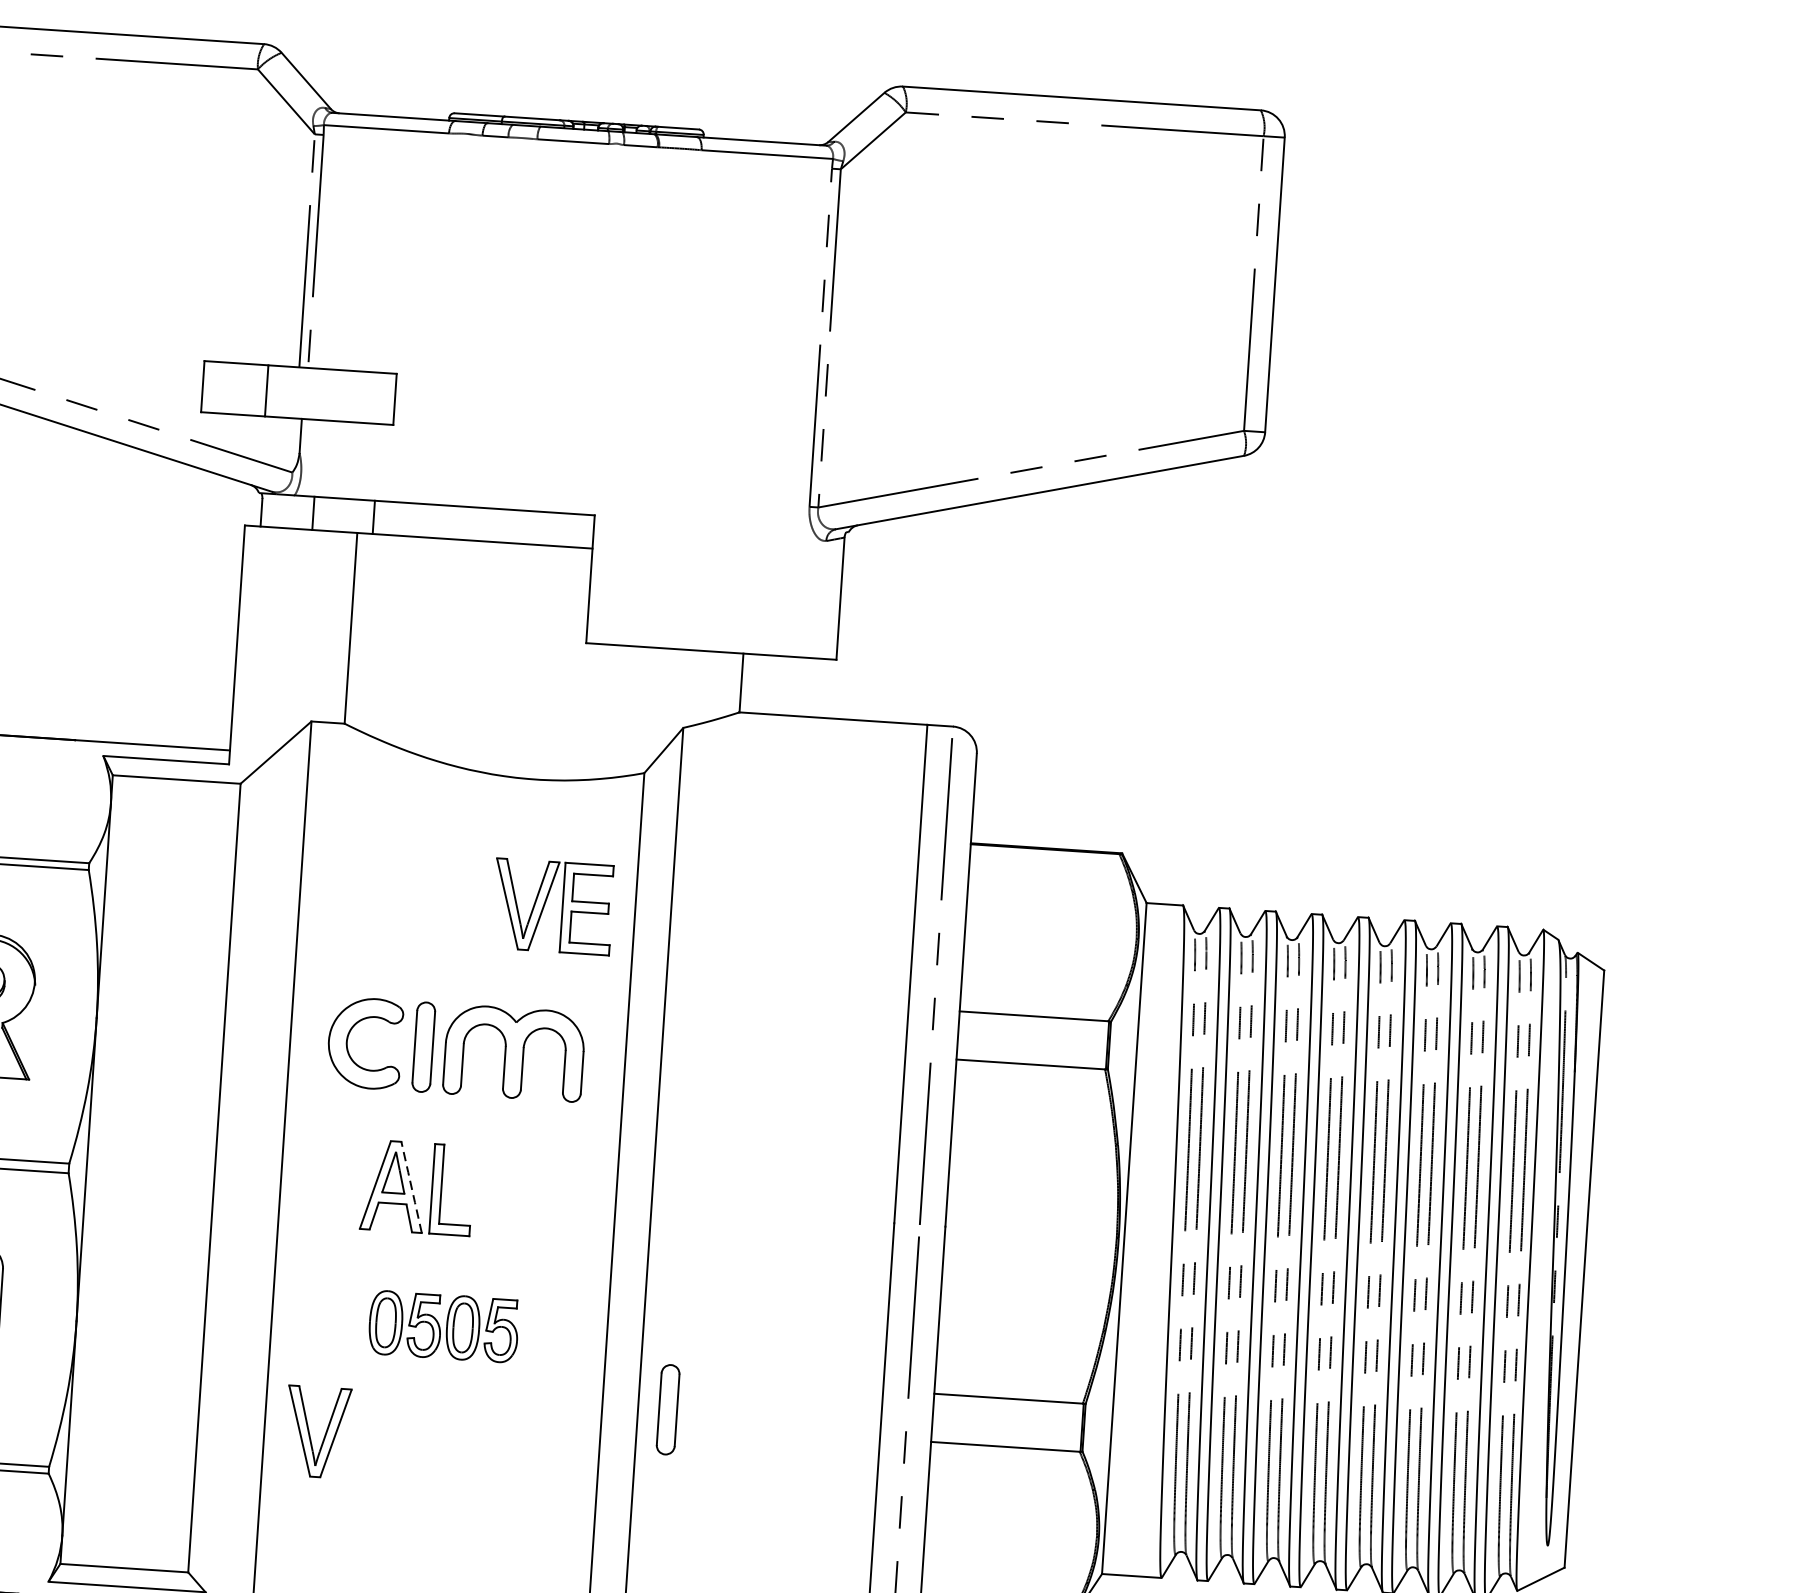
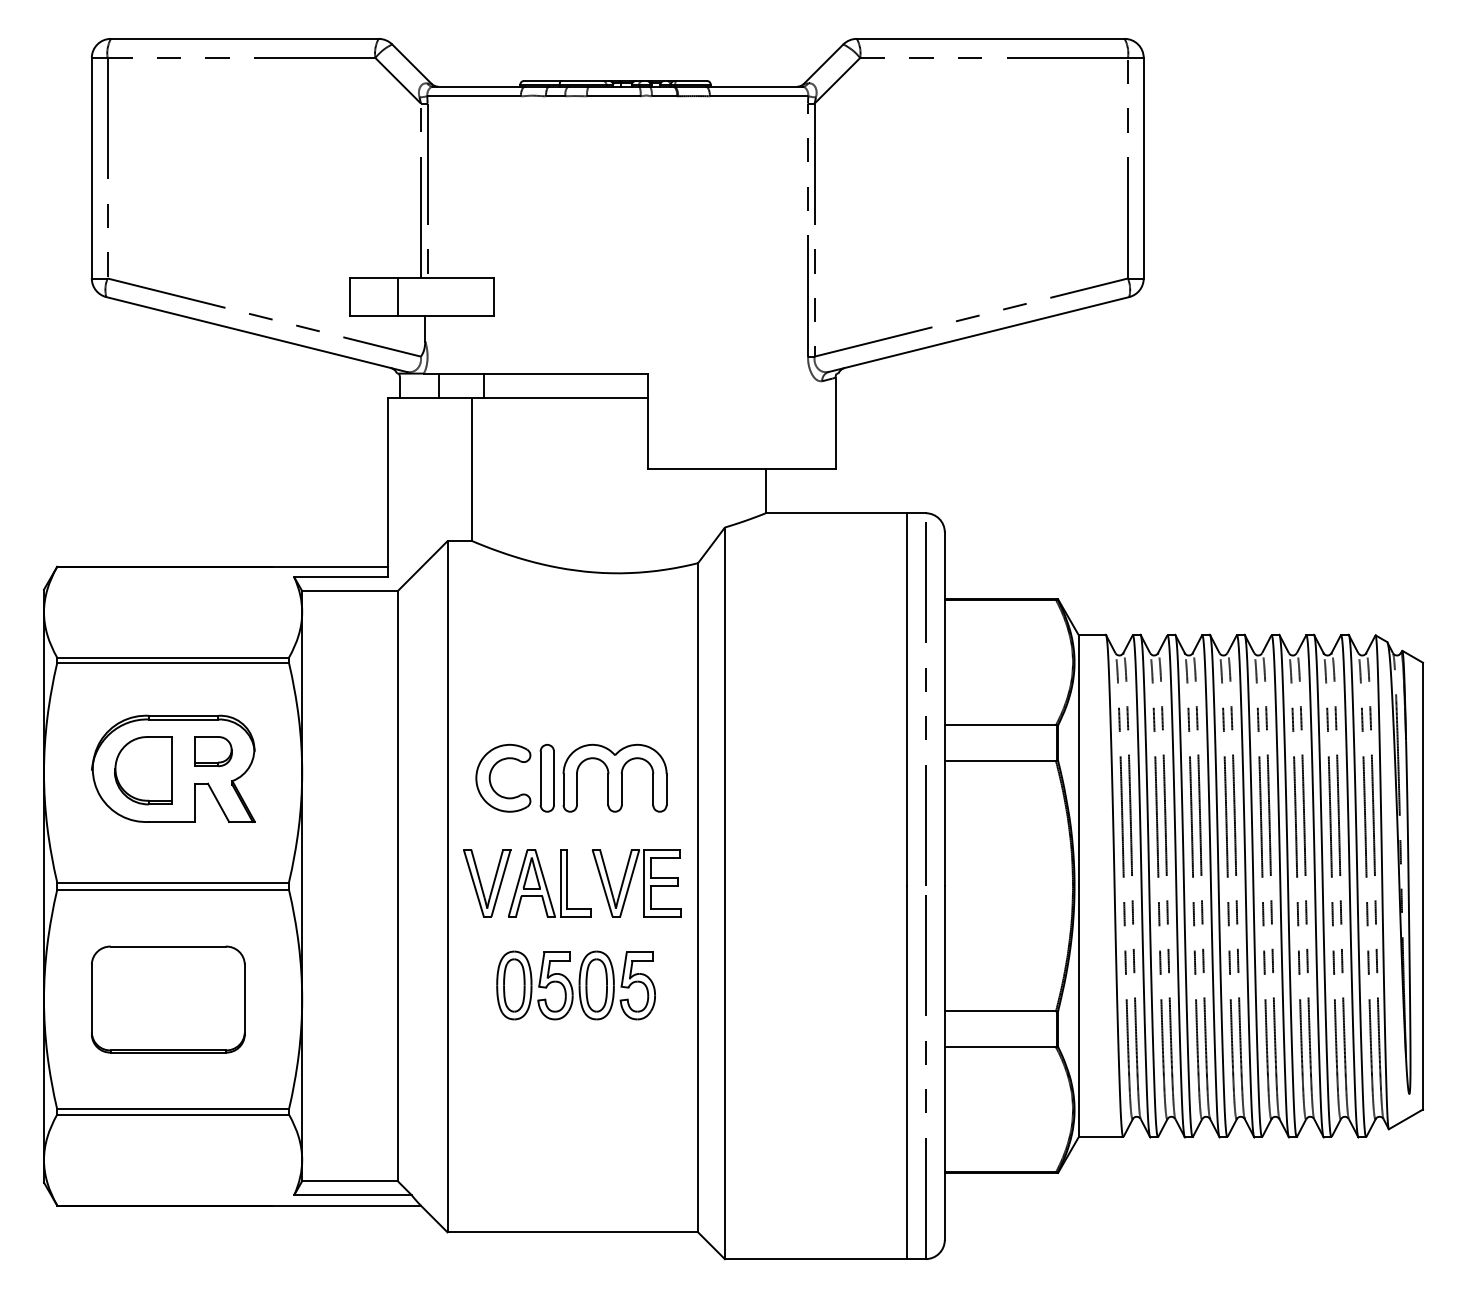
part: (552, 907) -> (636, 883), moved
line: (412, 1187) -> (545, 883), dashed -> solid
part: (443, 1326) -> (575, 985), size x1.43
part: (667, 1409) -> (746, 1036), removed
part: (317, 1432) -> (487, 883), moved

